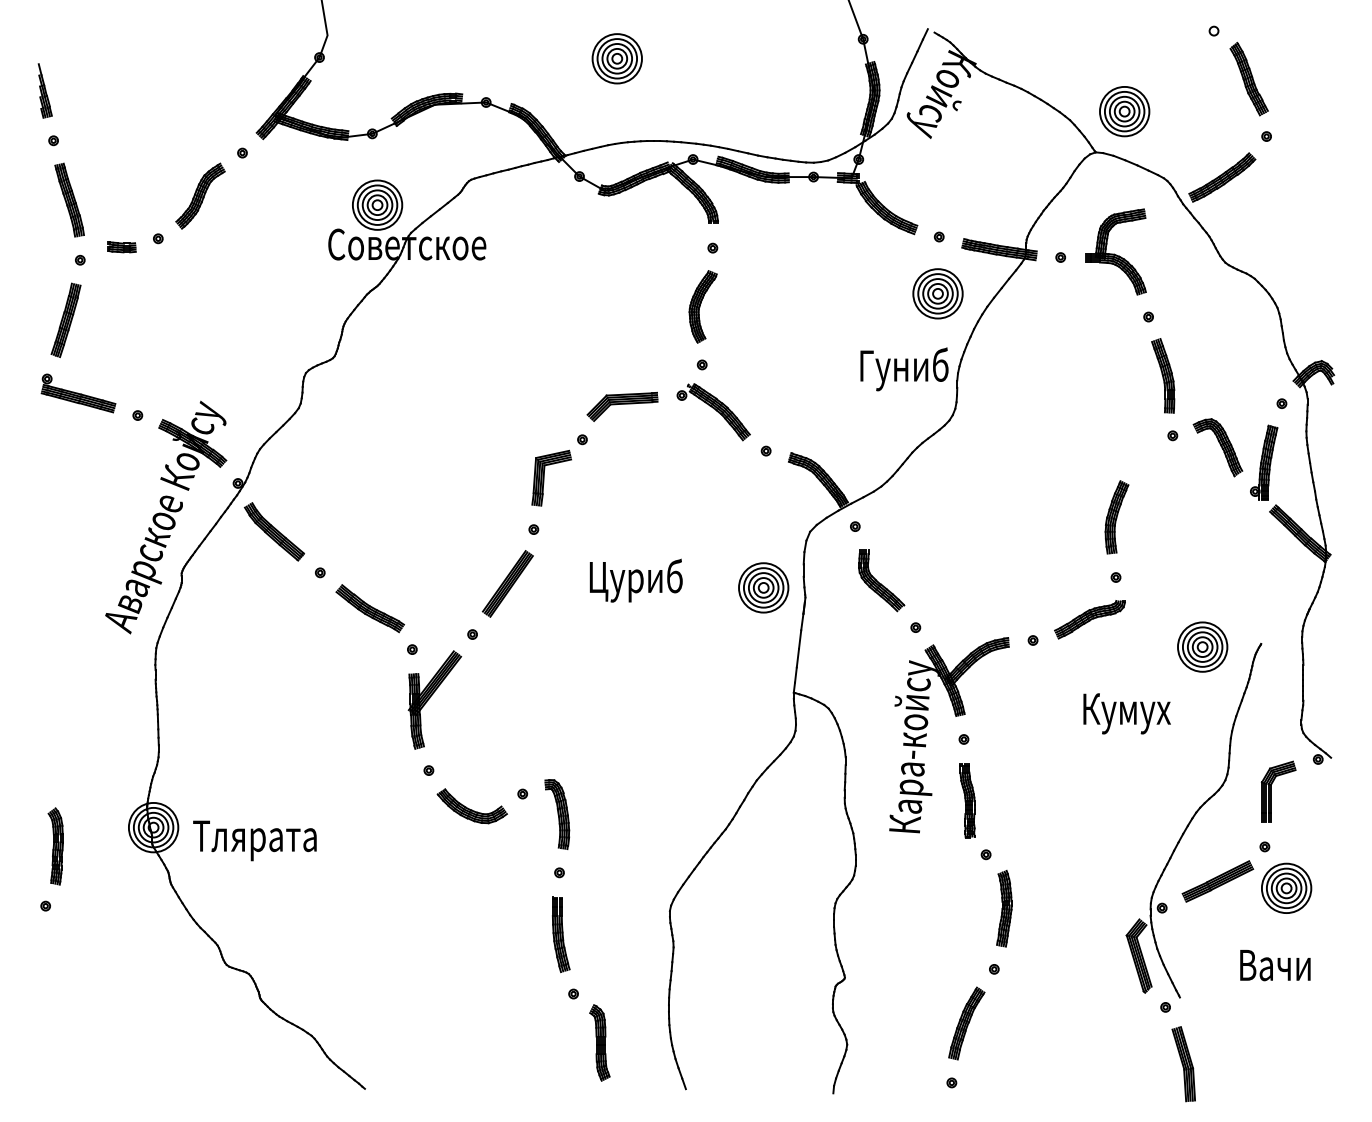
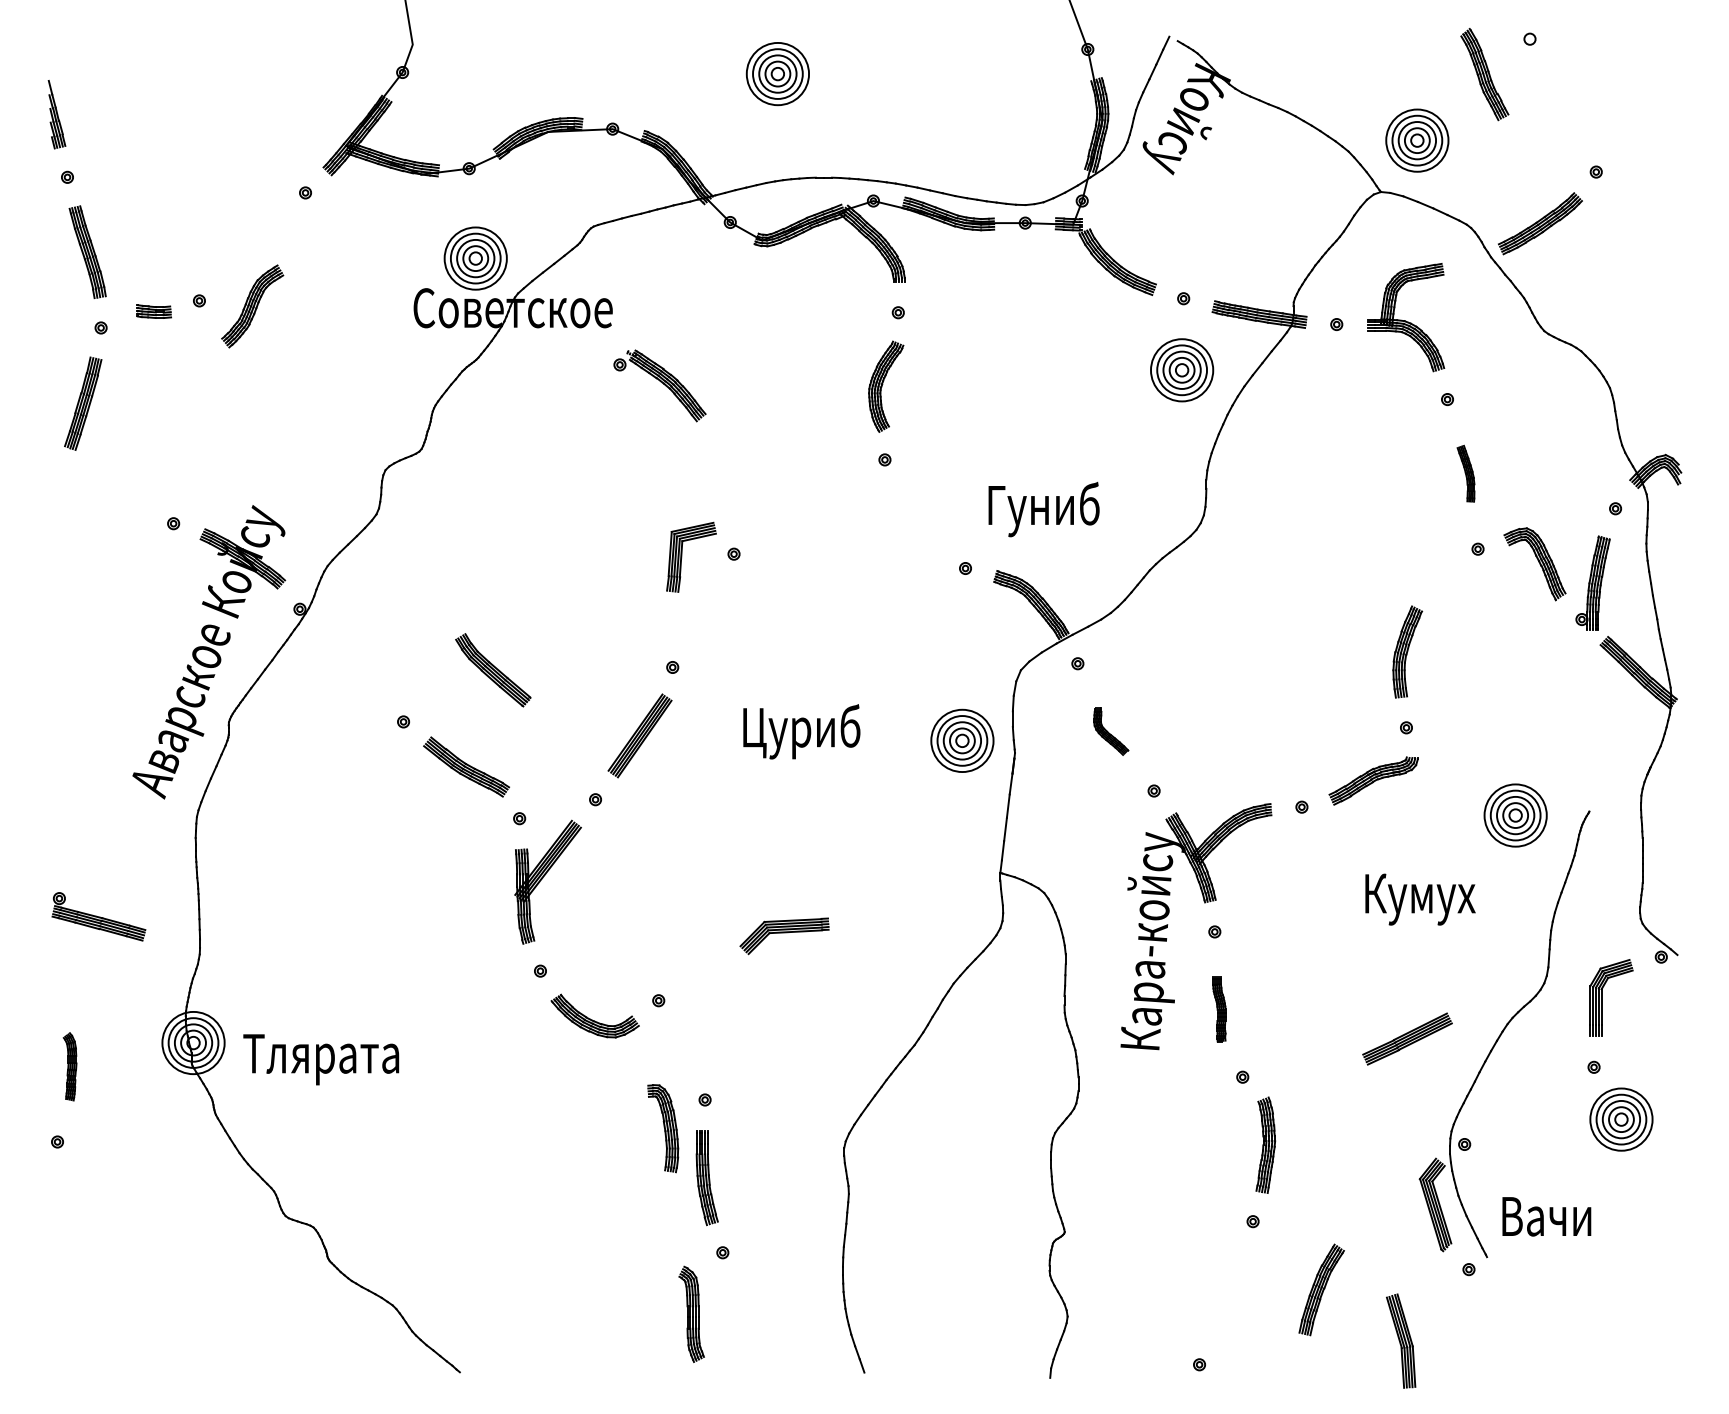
part: (1248, 78) -> (1483, 73), moved
part: (200, 195) -> (252, 305), moved
text: (904, 369) -> (1044, 509), moved
part: (1163, 375) -> (1466, 473), size x0.6
part: (78, 393) -> (98, 916), moved
part: (622, 406) -> (784, 935), moved
part: (713, 412) -> (659, 386), moved
part: (544, 477) -> (682, 556), moved
part: (273, 531) -> (492, 669), moved
part: (881, 580) -> (1110, 731), size x0.6
part: (967, 800) -> (1219, 1008), size x0.7
part: (557, 814) -> (663, 1128), moved
part: (55, 846) -> (69, 1066), size x0.7
part: (1217, 881) -> (1407, 1039), moved
text: (1275, 965) -> (1546, 1216), moved
part: (966, 1023) -> (1321, 1289), moved
part: (599, 1042) -> (691, 1313), moved
part: (1183, 1064) -> (1400, 1341), moved

